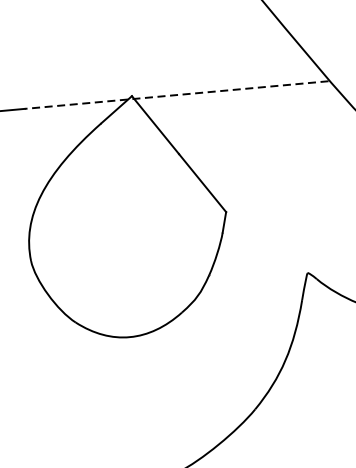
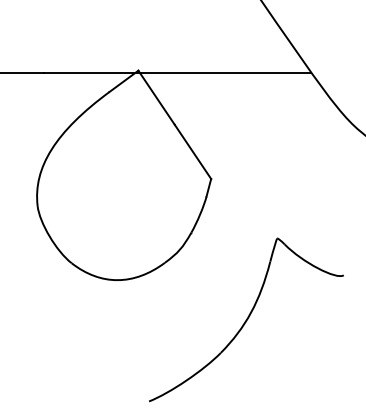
line: (175, 95) -> (176, 73), dashed -> solid

